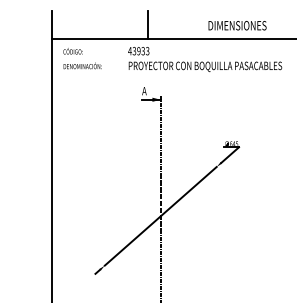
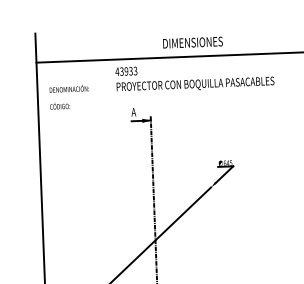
line: (147, 25) -> (134, 44), removed
text: (237, 25) -> (192, 42), moved
text: (72, 51) -> (59, 106), moved

